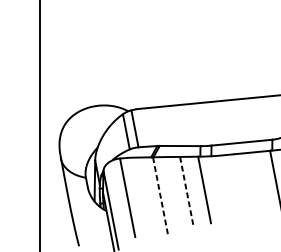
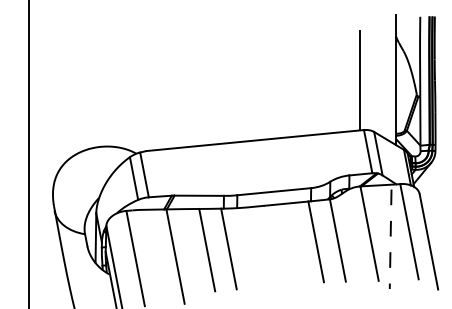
line: (186, 191) -> (207, 250), dashed -> solid
line: (160, 196) -> (175, 257), dashed -> solid

